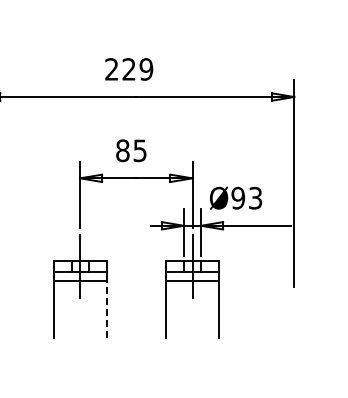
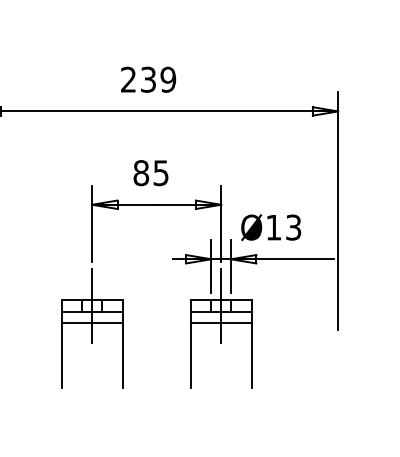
text: (128, 69) -> (147, 79), 229 -> 239
text: (238, 197) -> (274, 226), Ø93 -> Ø13
line: (106, 308) -> (122, 354), dashed -> solid

